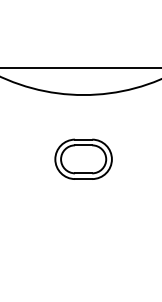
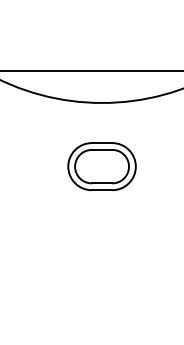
part: (83, 158) -> (101, 165), moved

